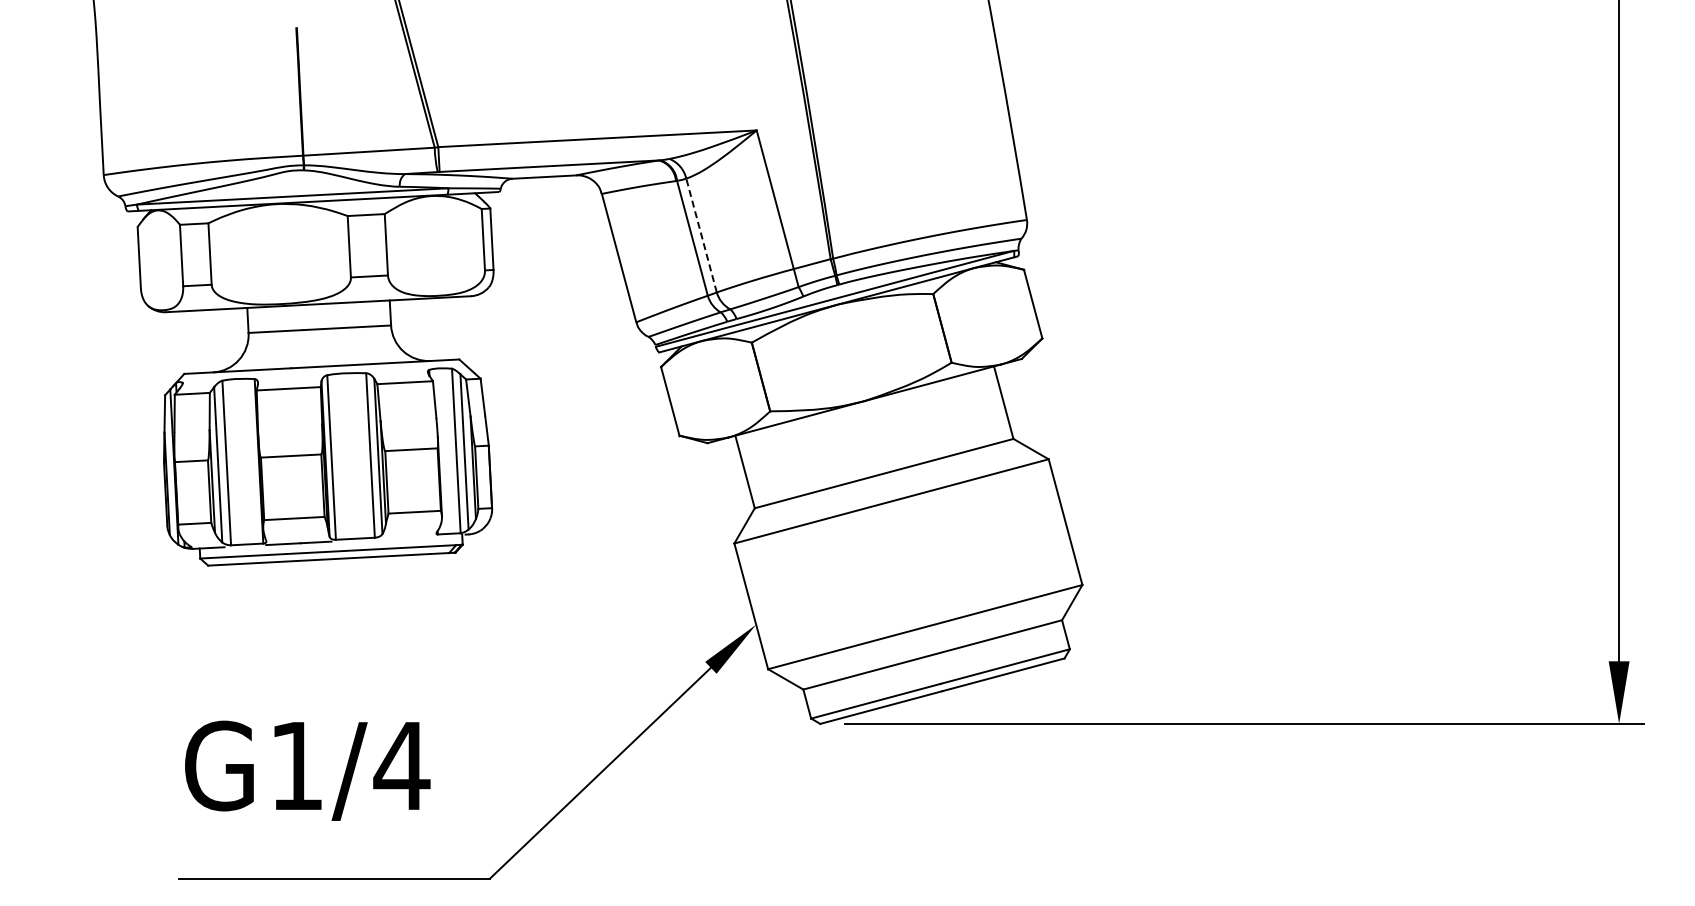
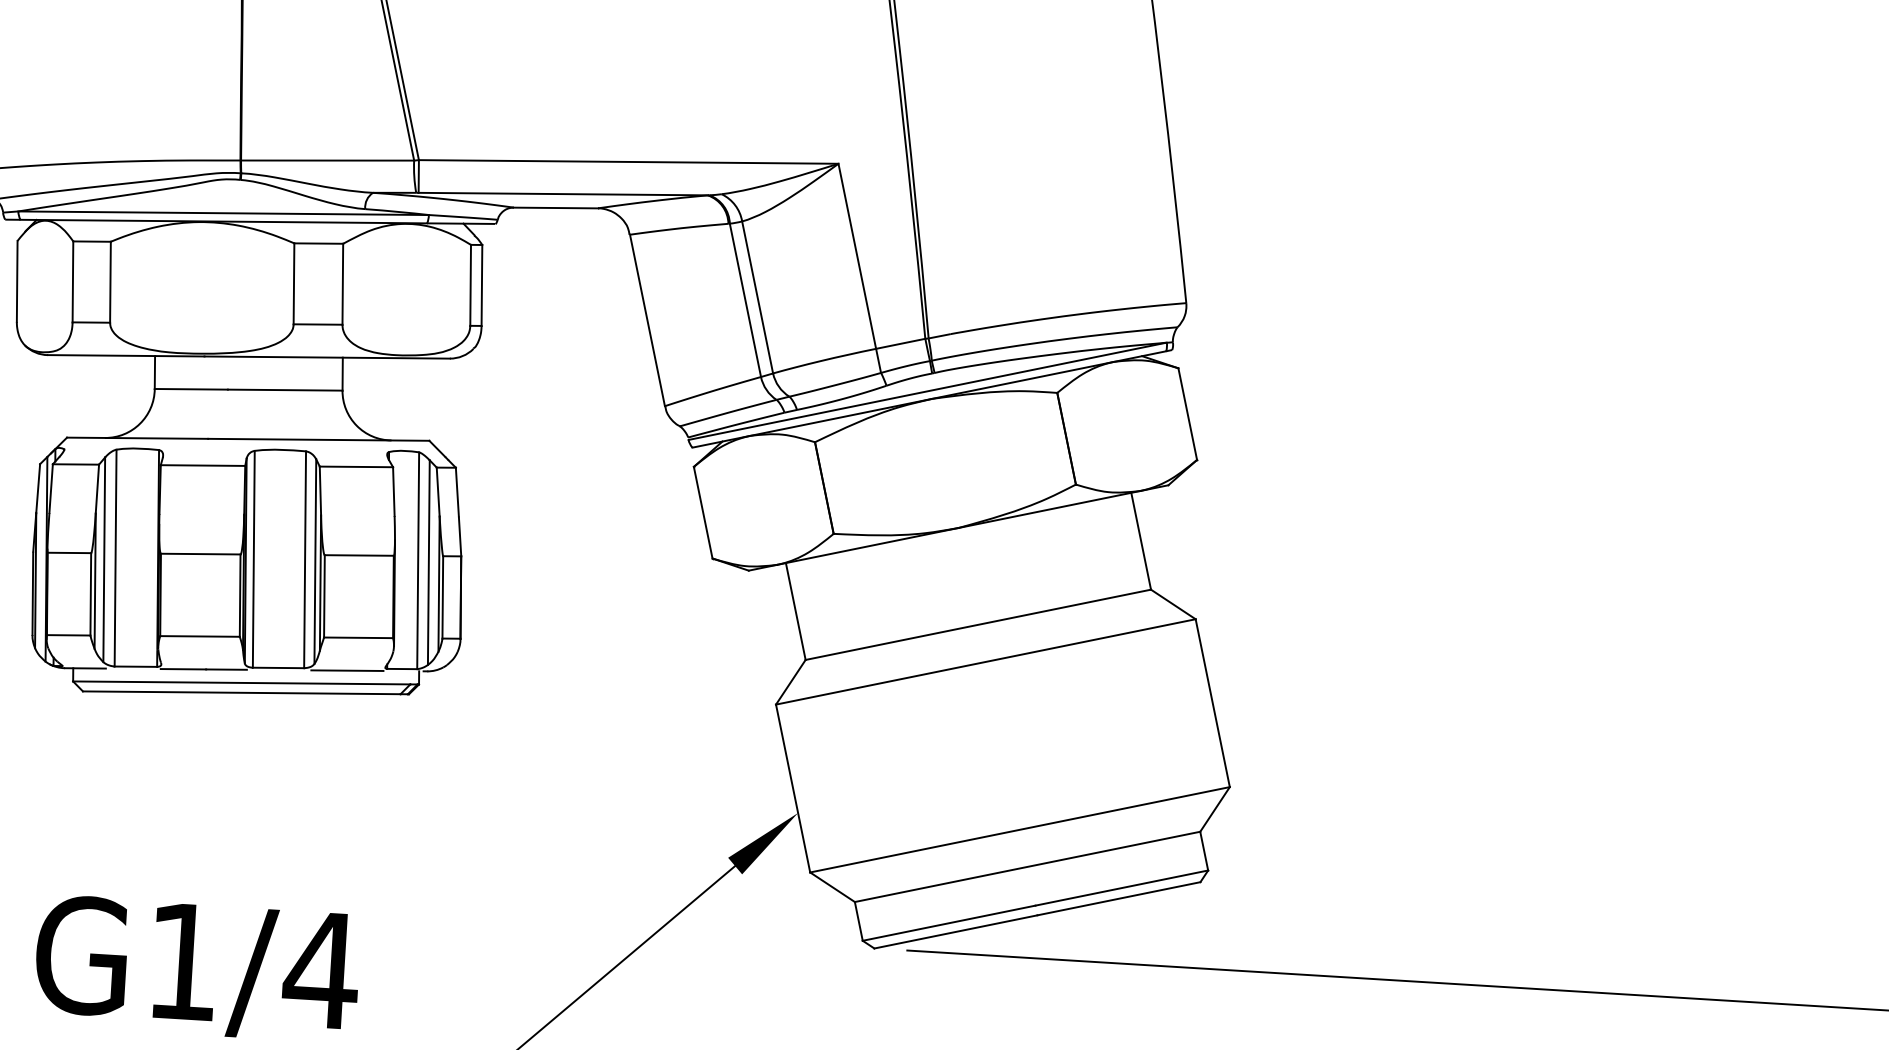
line: (701, 235) -> (757, 297), dashed -> solid
line: (407, 537) -> (347, 670), added

